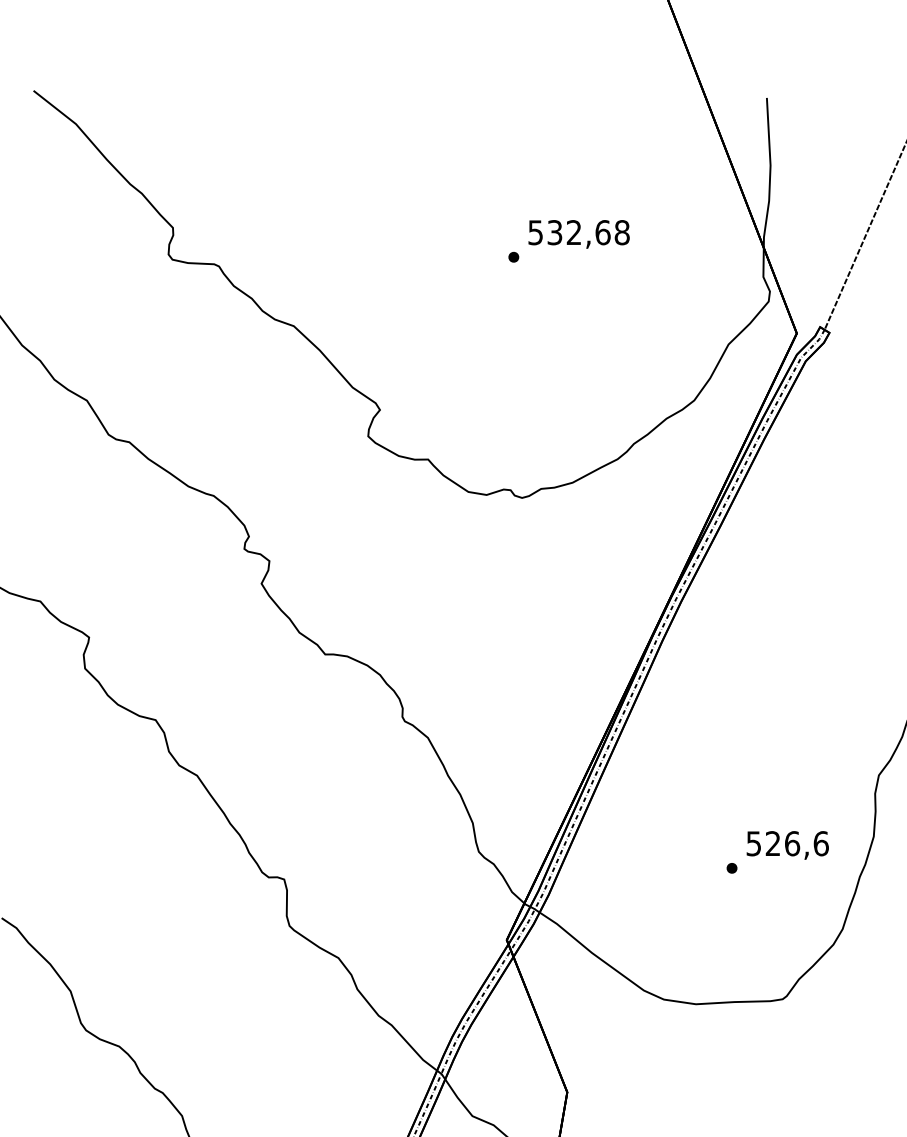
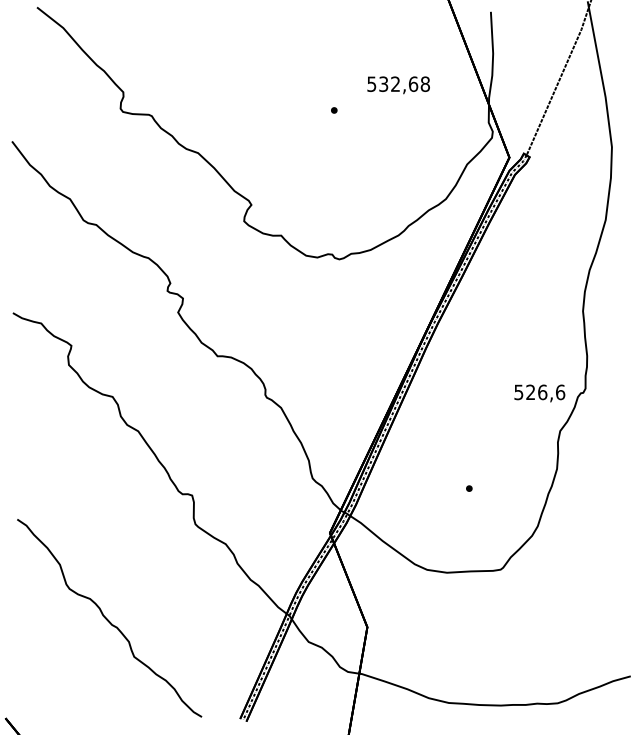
text: (578, 234) -> (398, 85), moved
text: (787, 845) -> (539, 393), moved

